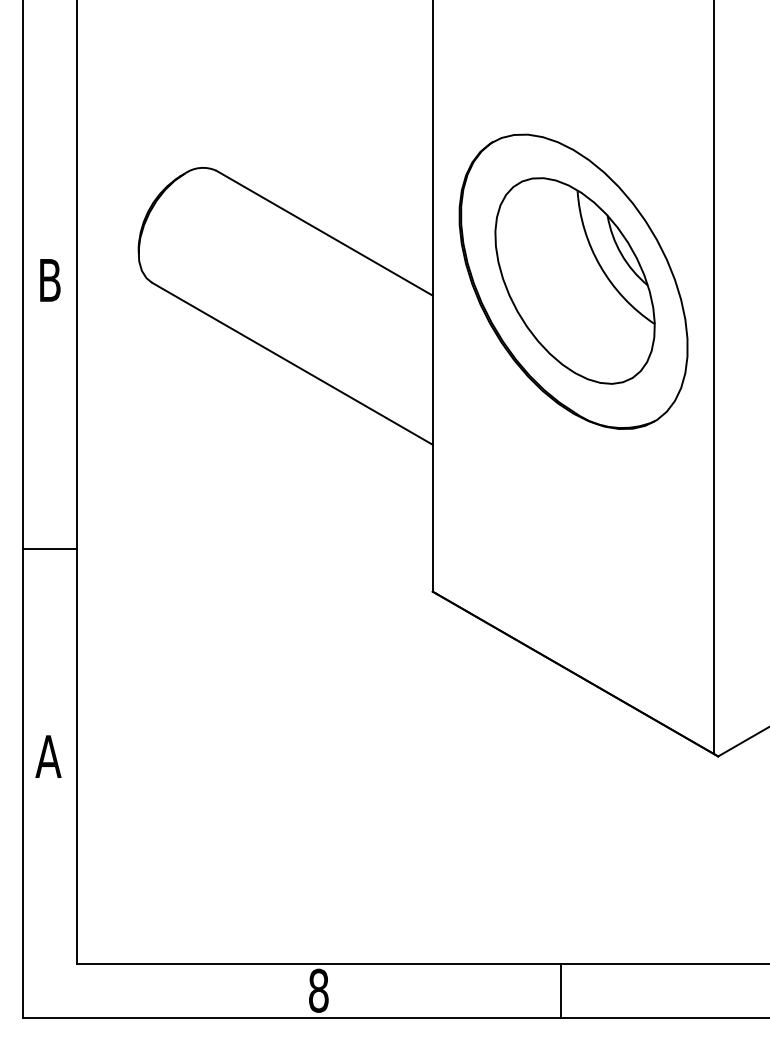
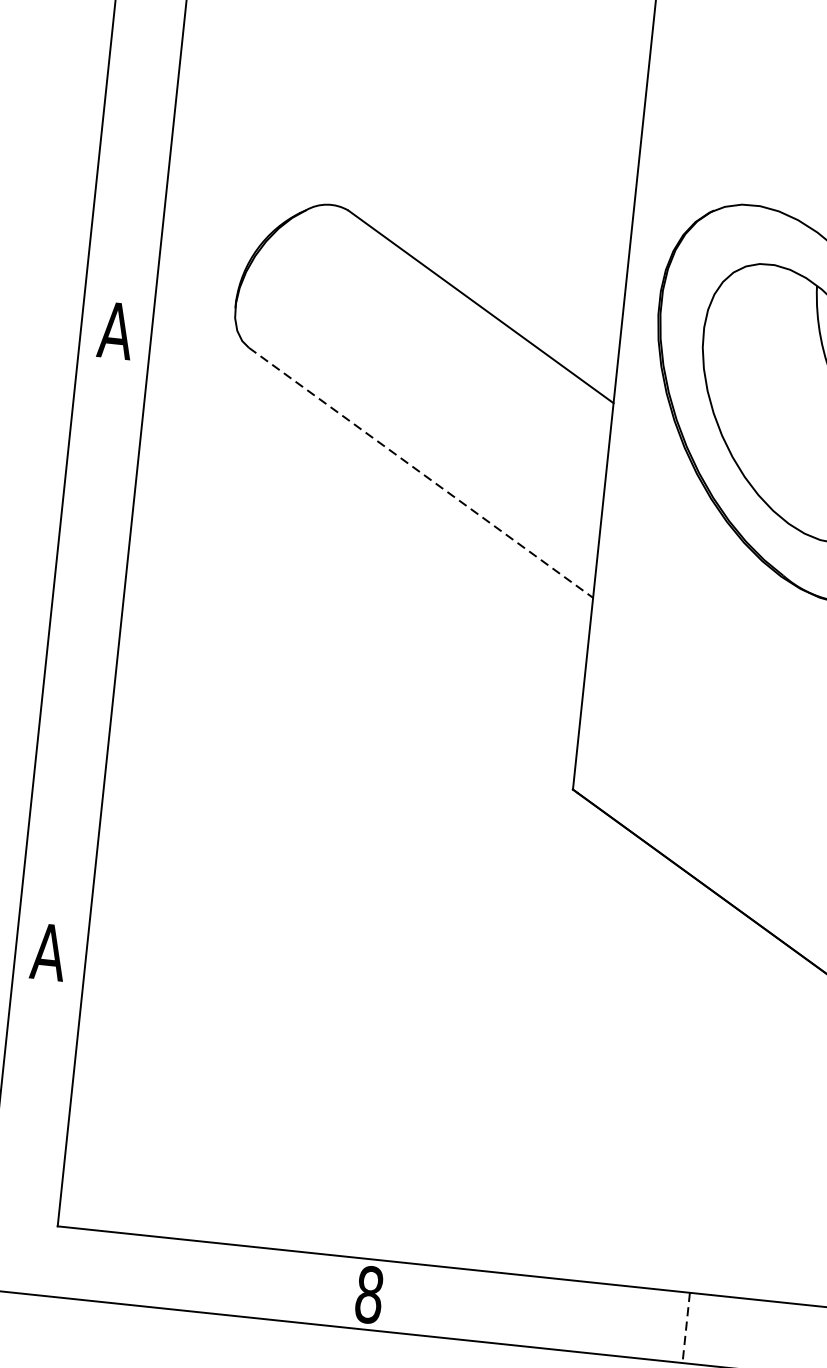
text: (49, 280) -> (115, 330), B -> A
line: (292, 363) -> (421, 472), solid -> dashed
line: (50, 549) -> (79, 682), removed
line: (561, 990) -> (686, 1327), solid -> dashed

